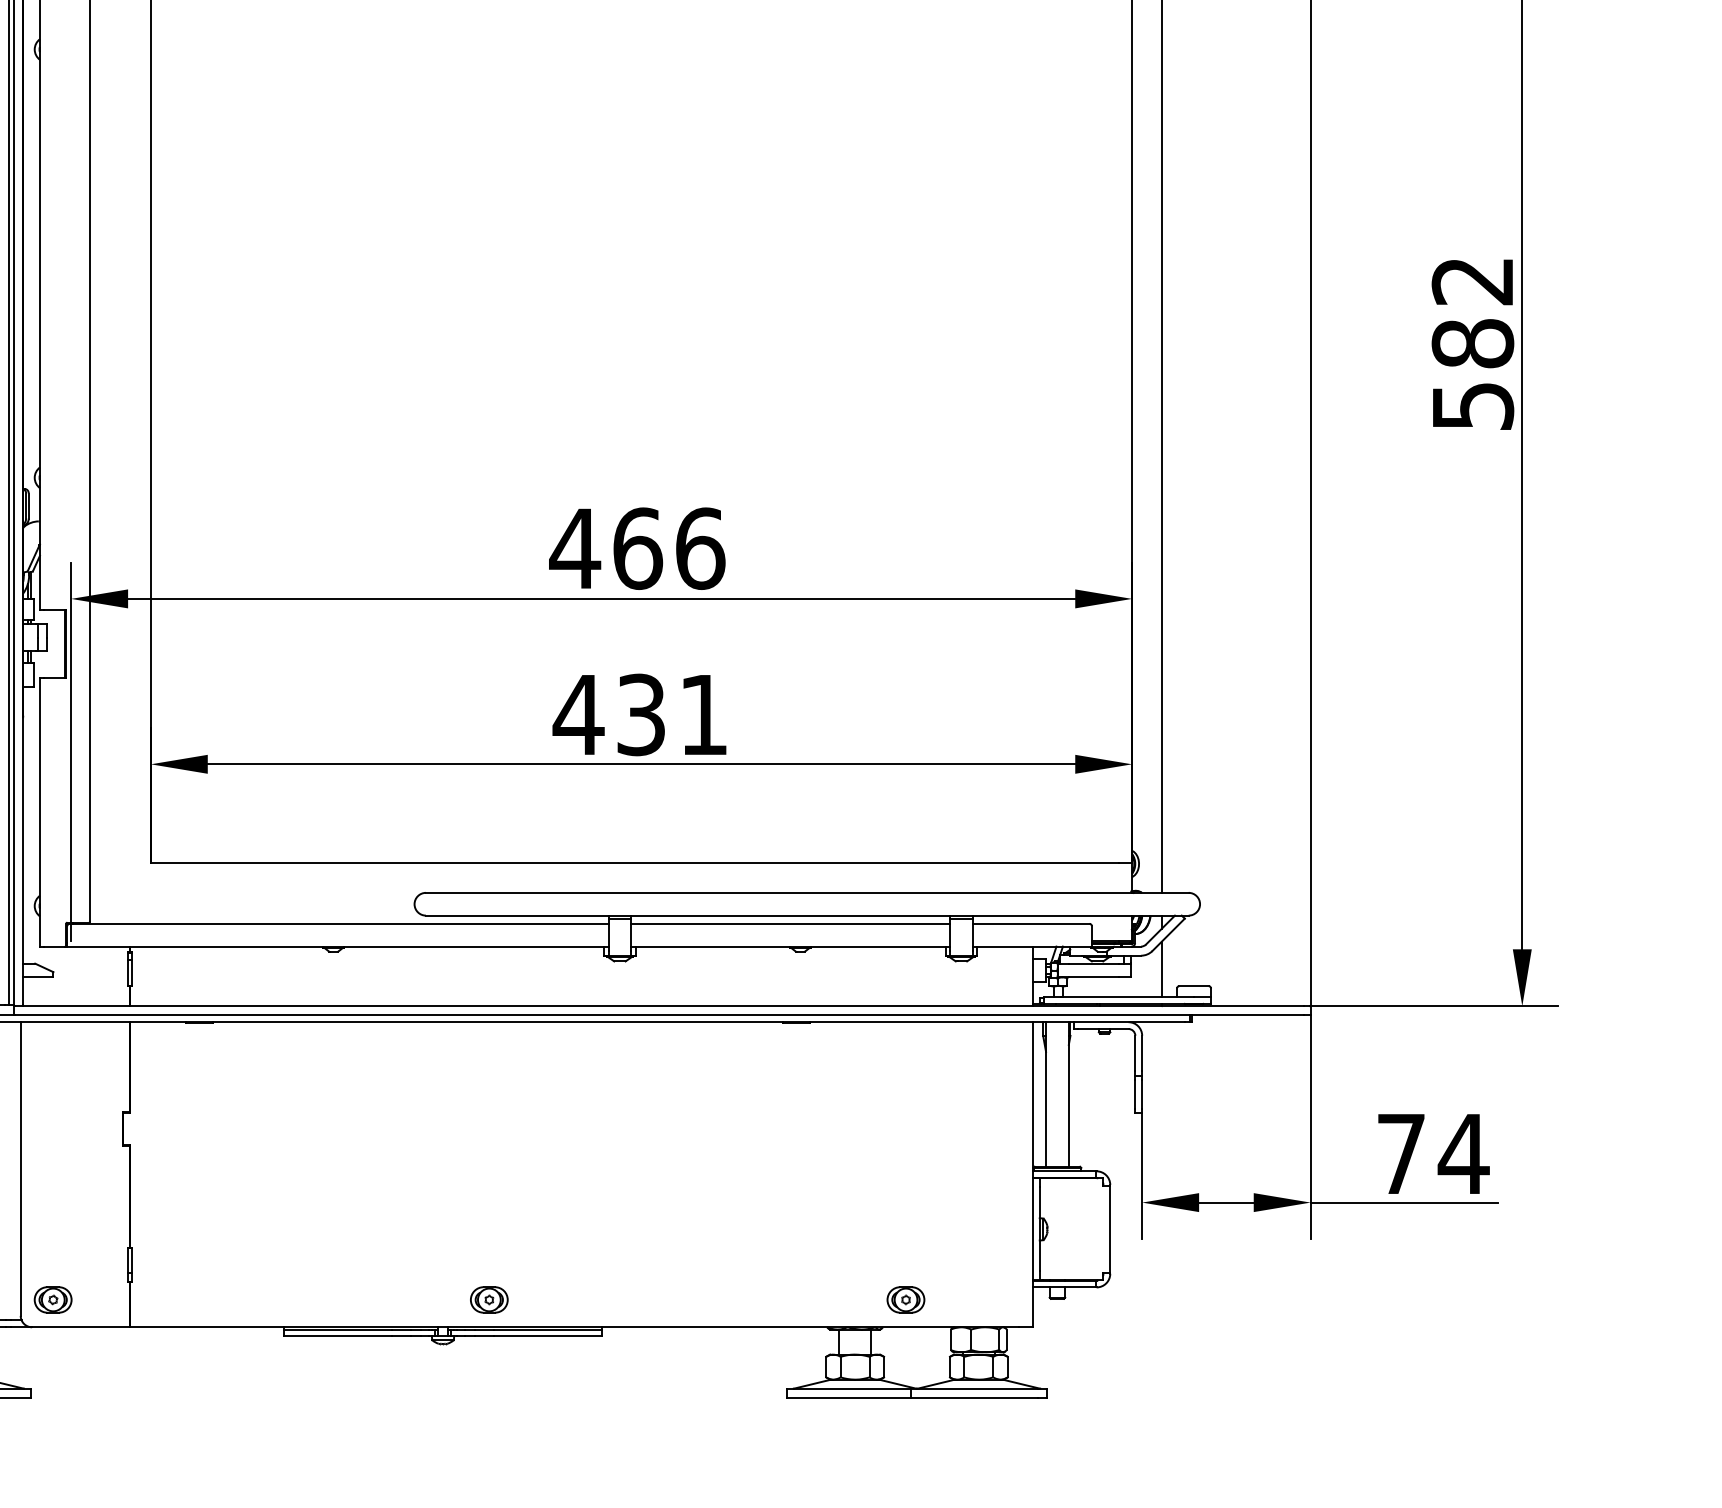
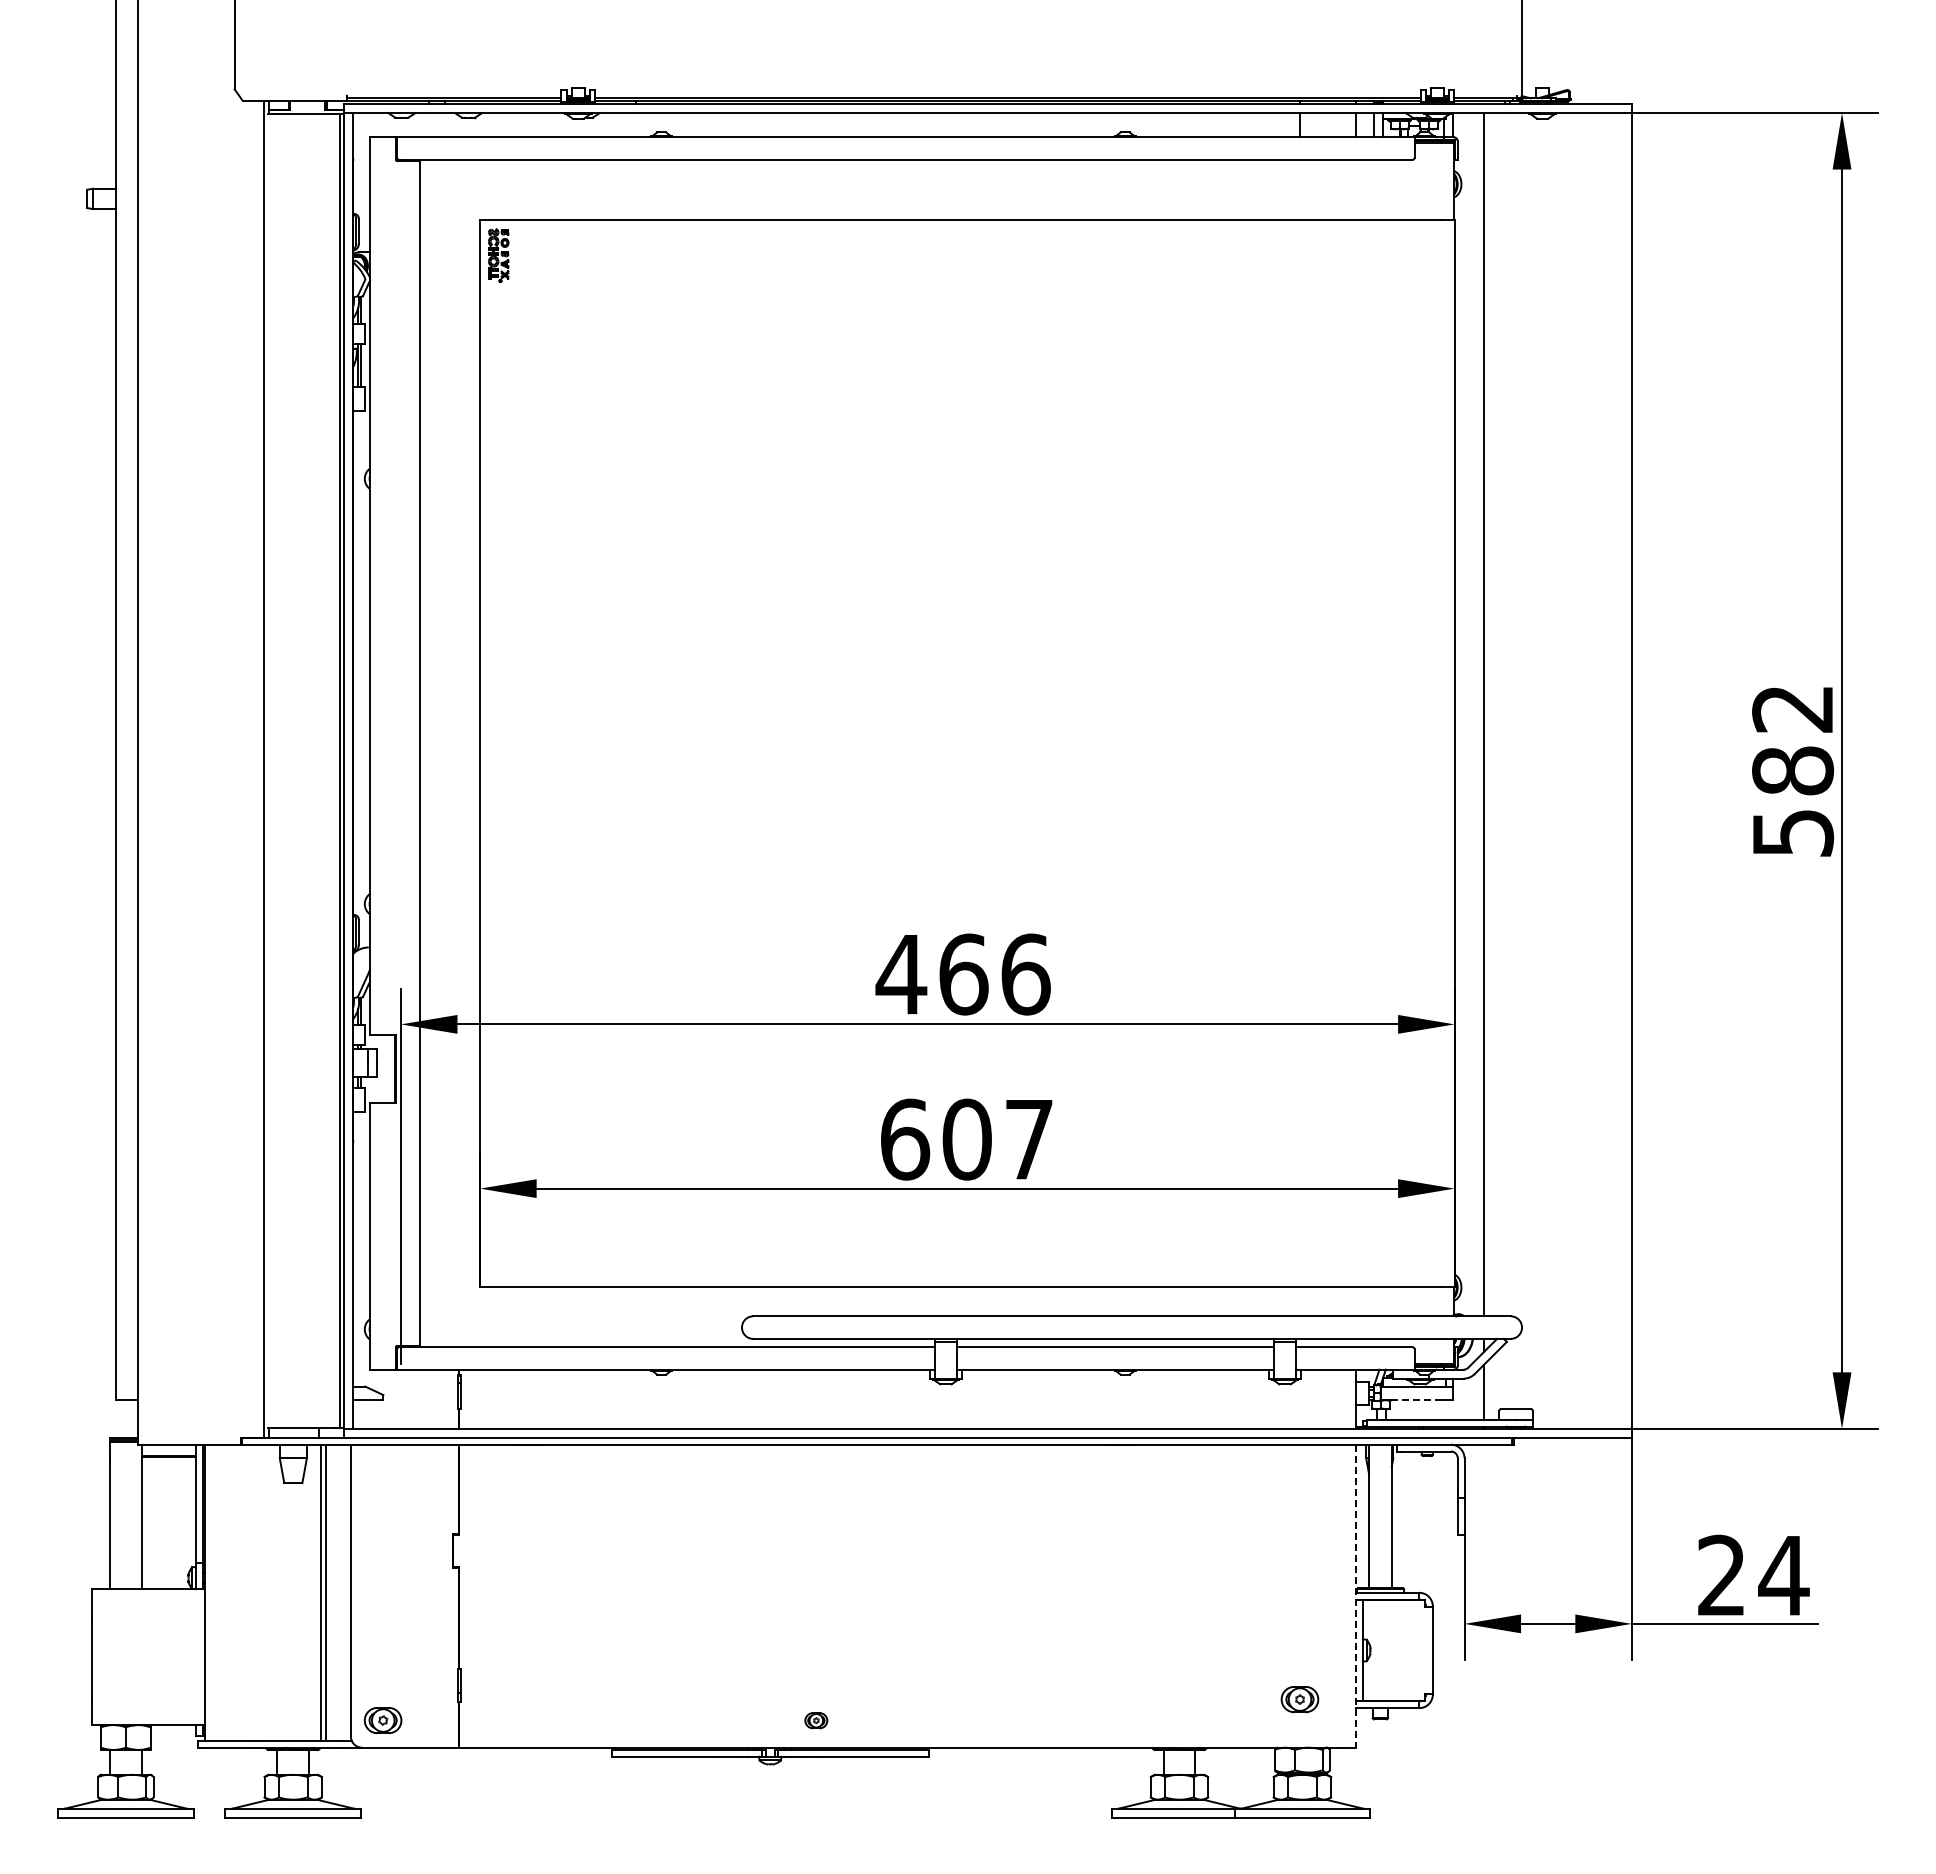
text: (639, 714) -> (965, 1139), 431 -> 607
line: (1094, 977) -> (1417, 1400), solid -> dashed
text: (1400, 1152) -> (1721, 1574), 74 -> 24
line: (1033, 1175) -> (1356, 1596), solid -> dashed
part: (489, 1299) -> (816, 1720), size x0.6
part: (905, 1299) -> (1299, 1699), moved

